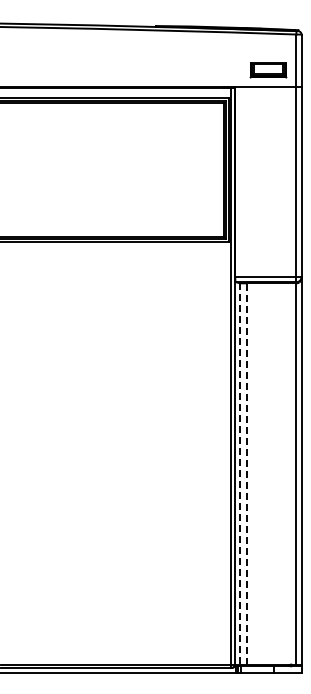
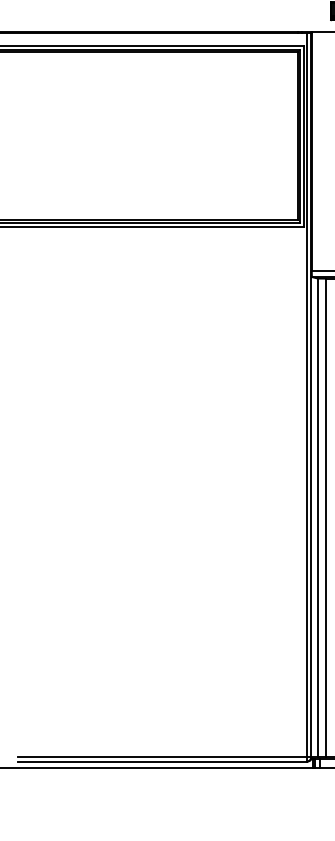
line: (239, 473) -> (317, 517), dashed -> solid
line: (246, 473) -> (325, 517), dashed -> solid

